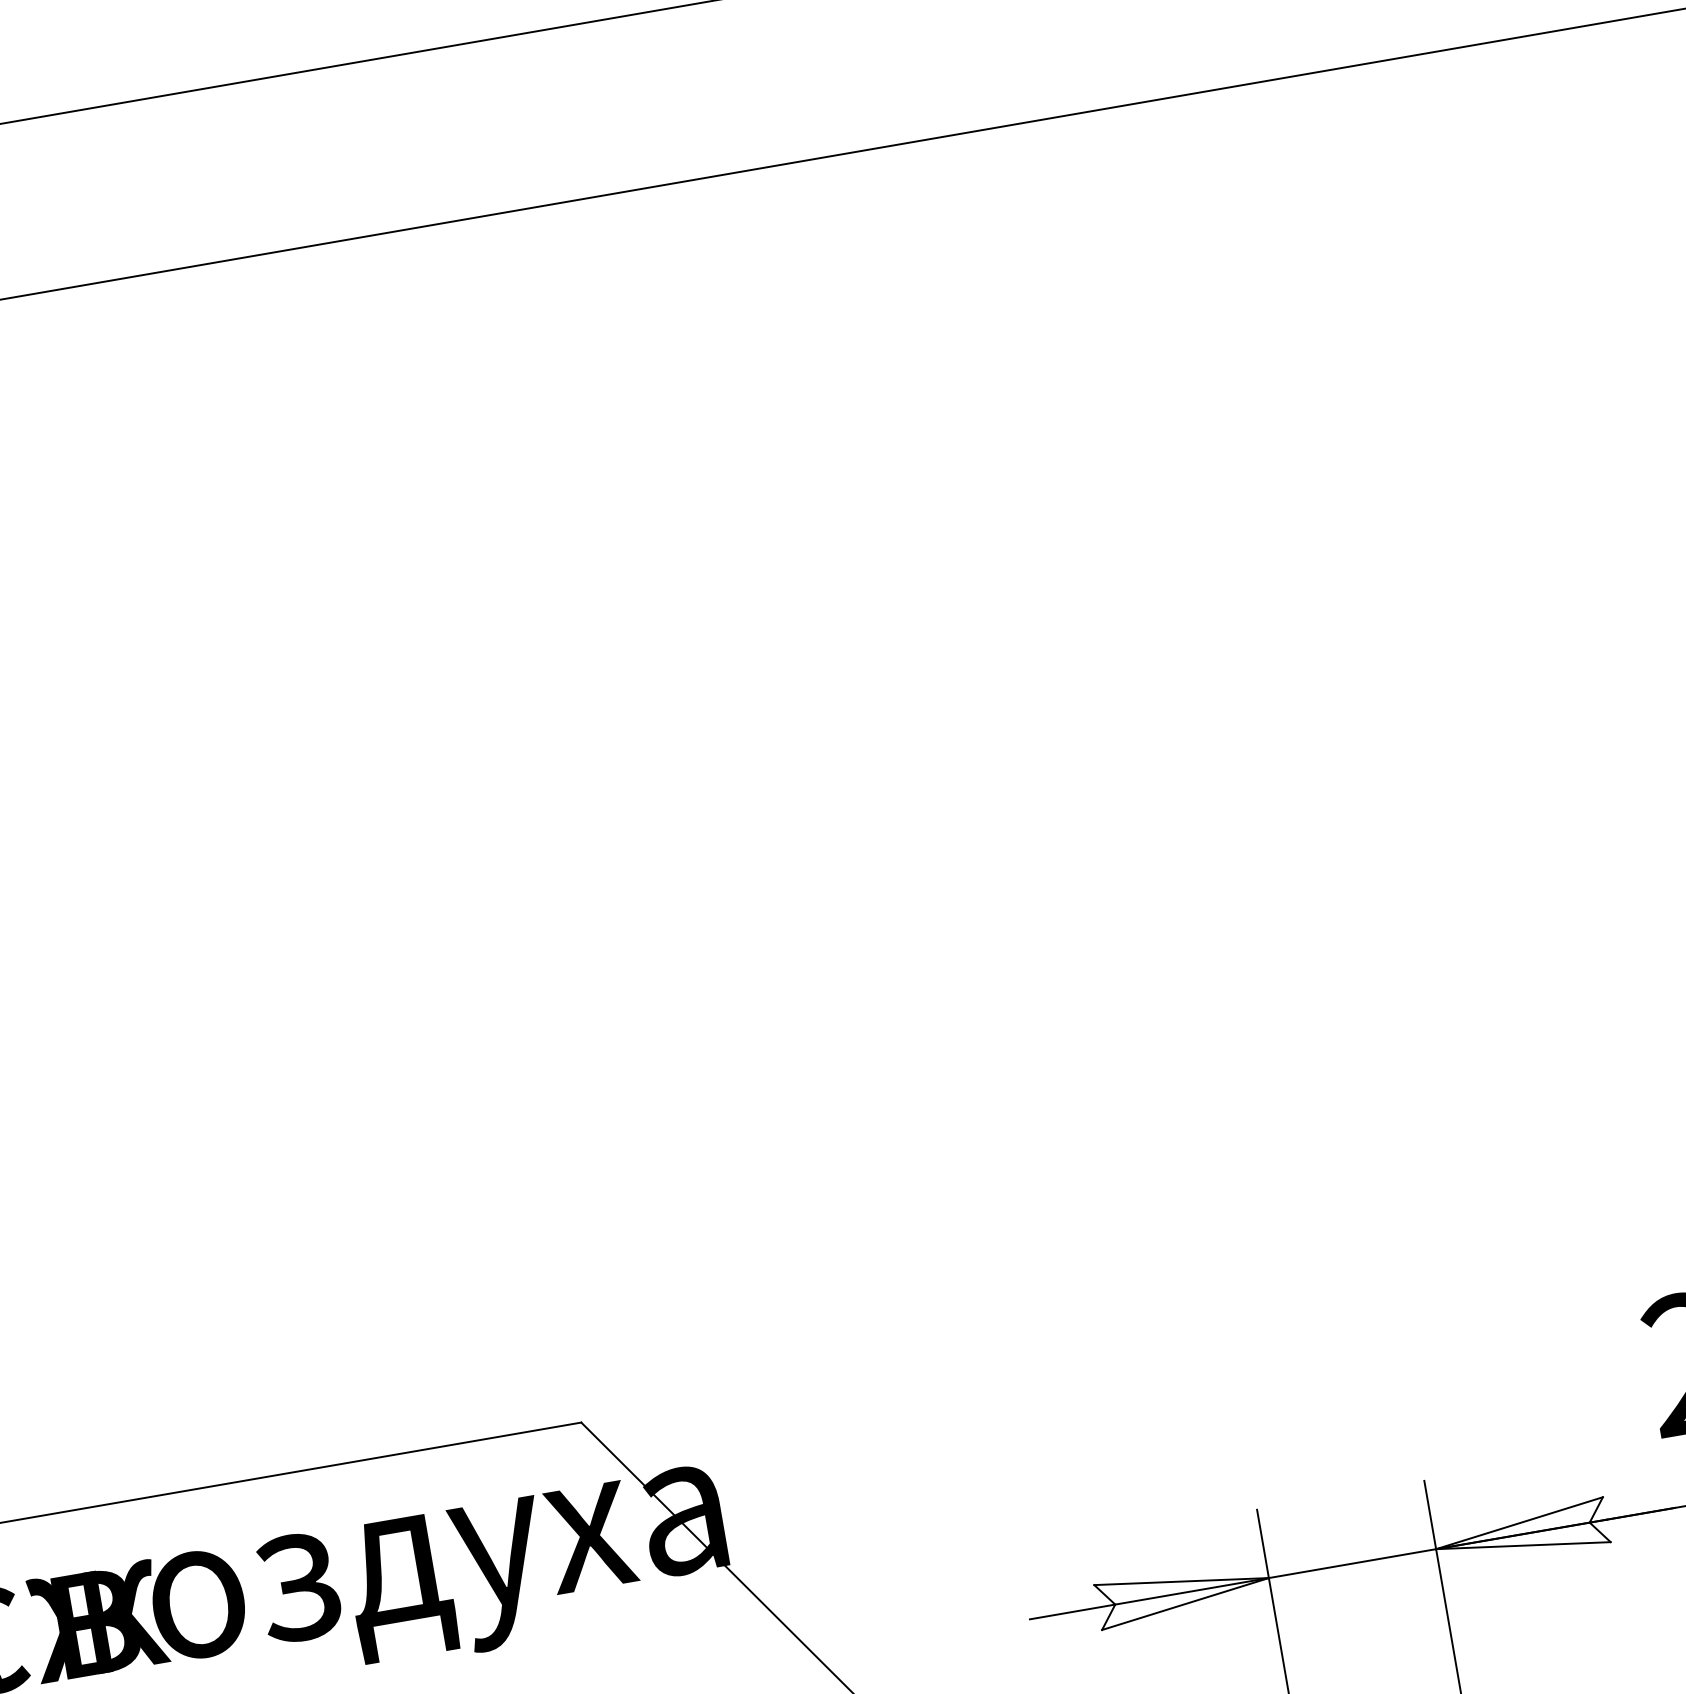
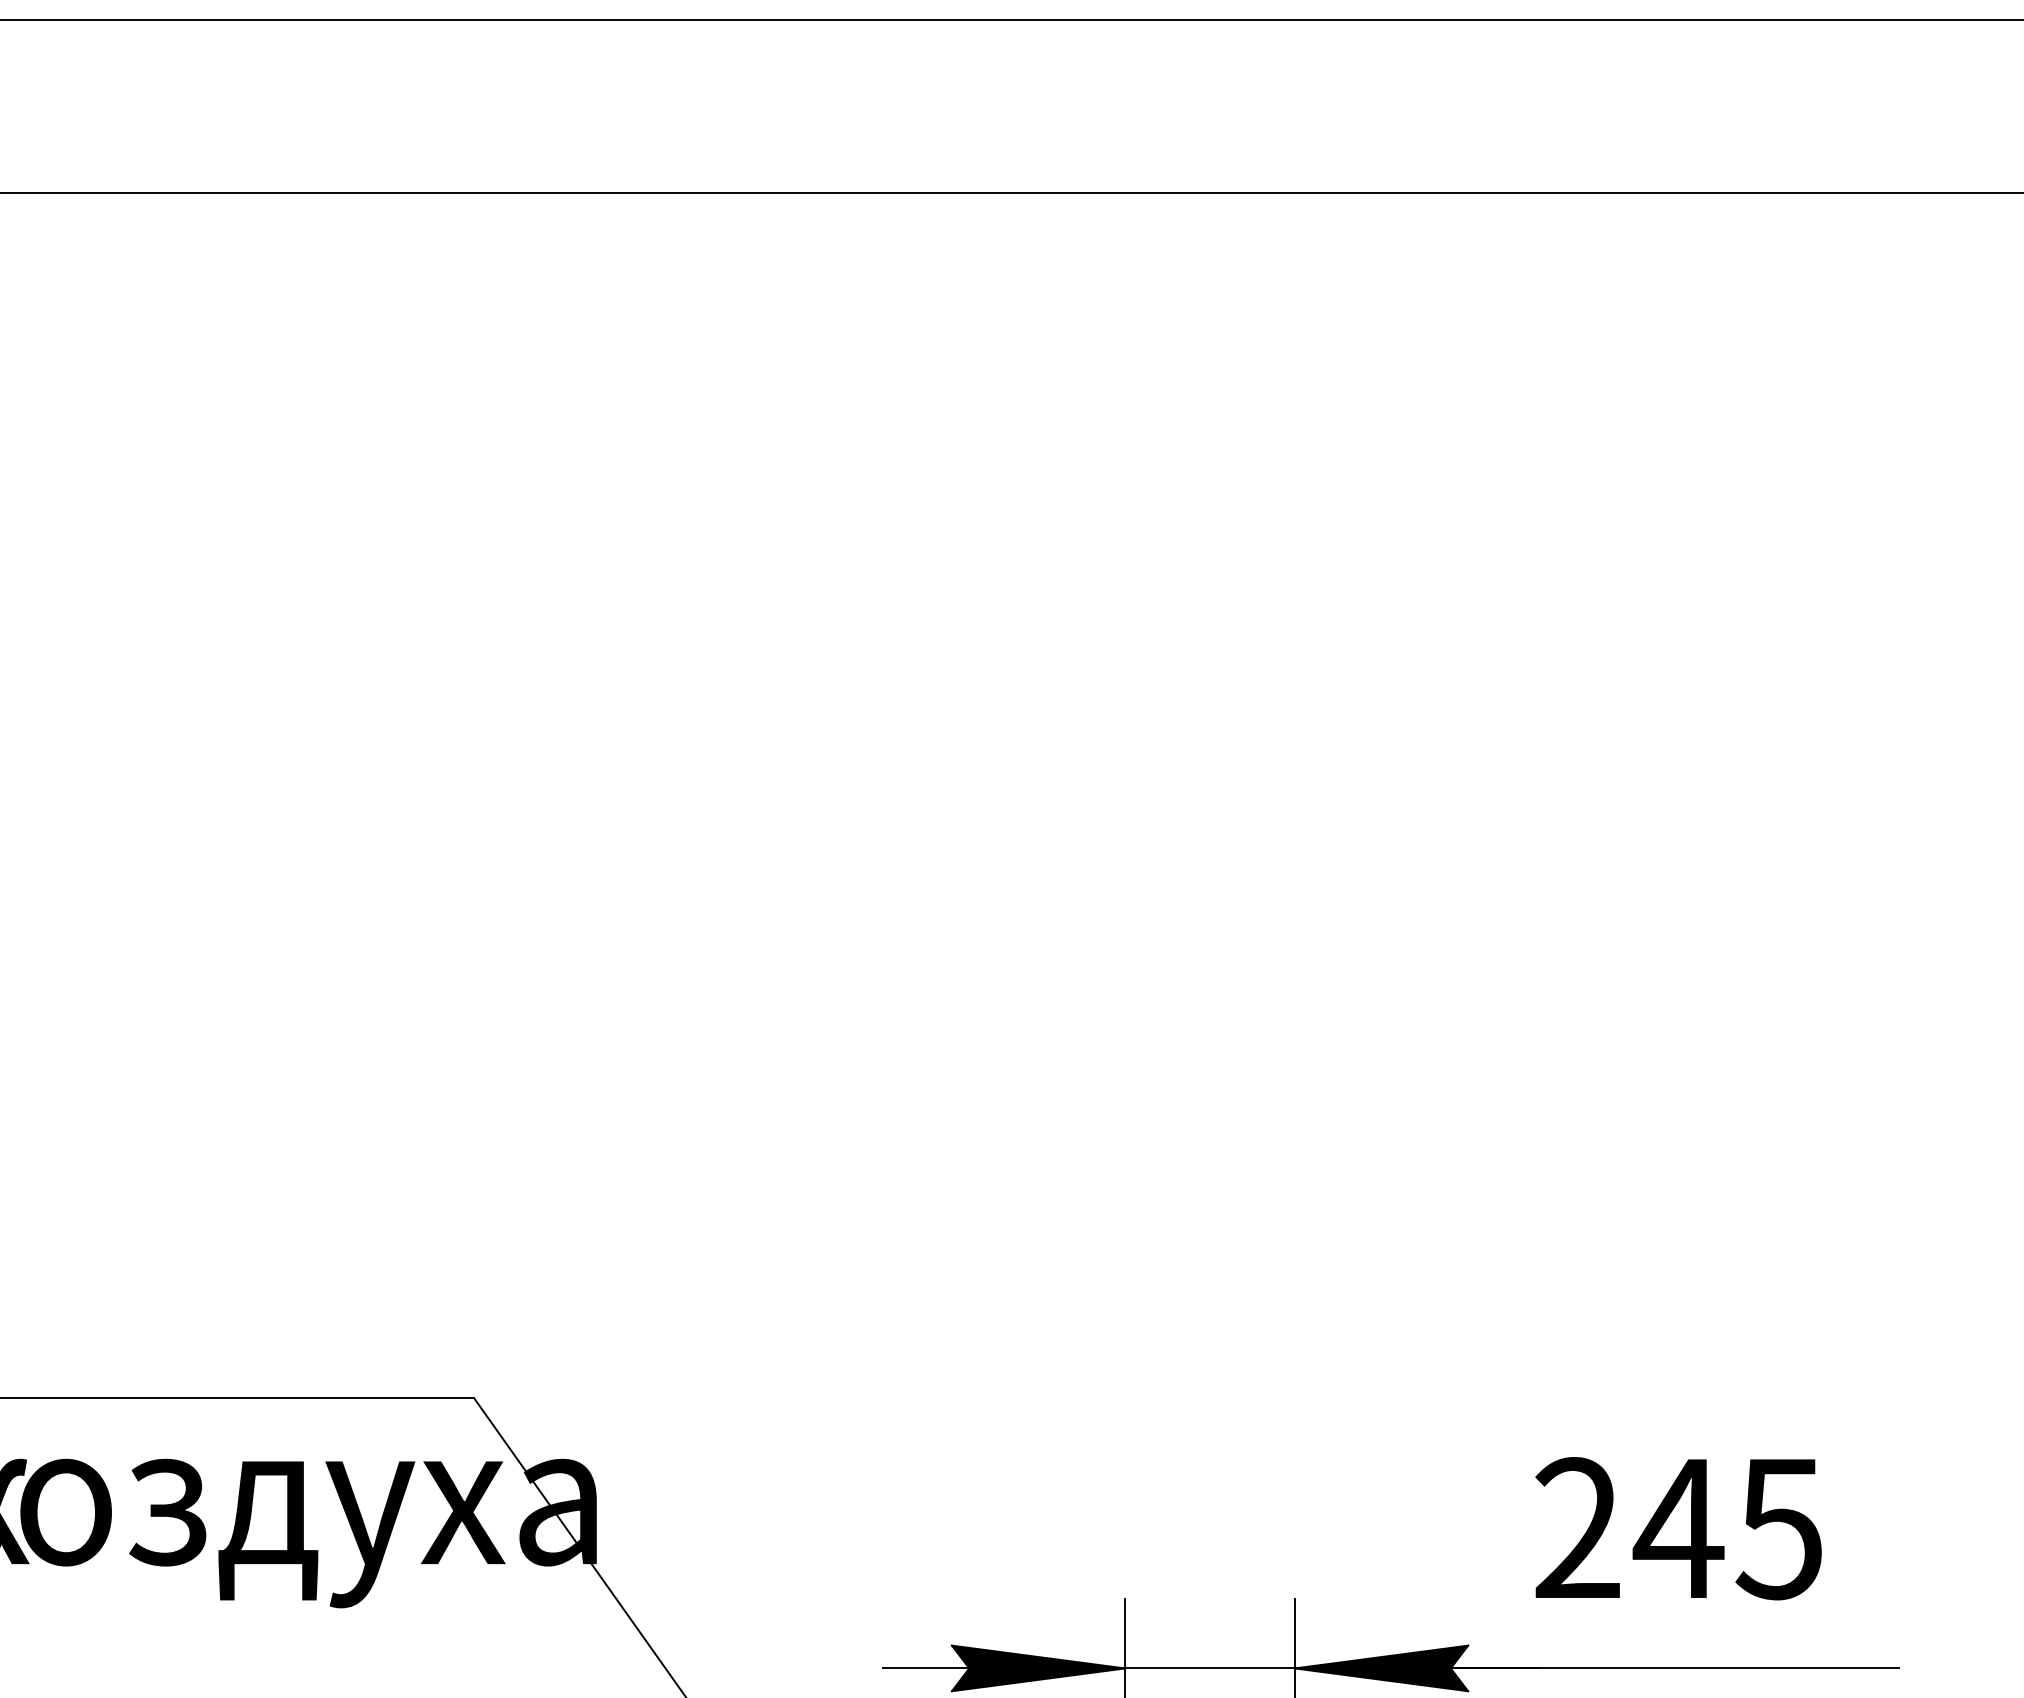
fill: (1521, 1534) -> (1381, 1668), added
fill: (1183, 1592) -> (1038, 1668), added

